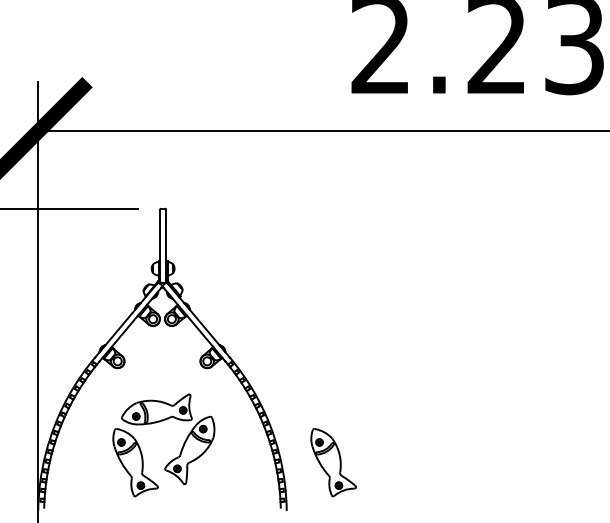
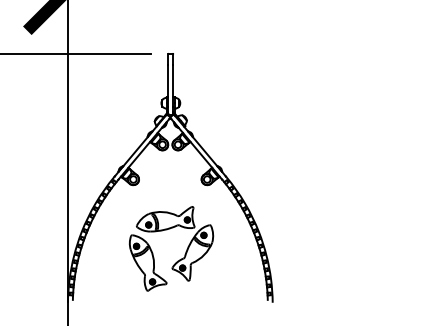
part: (333, 462) -> (311, 262), removed

